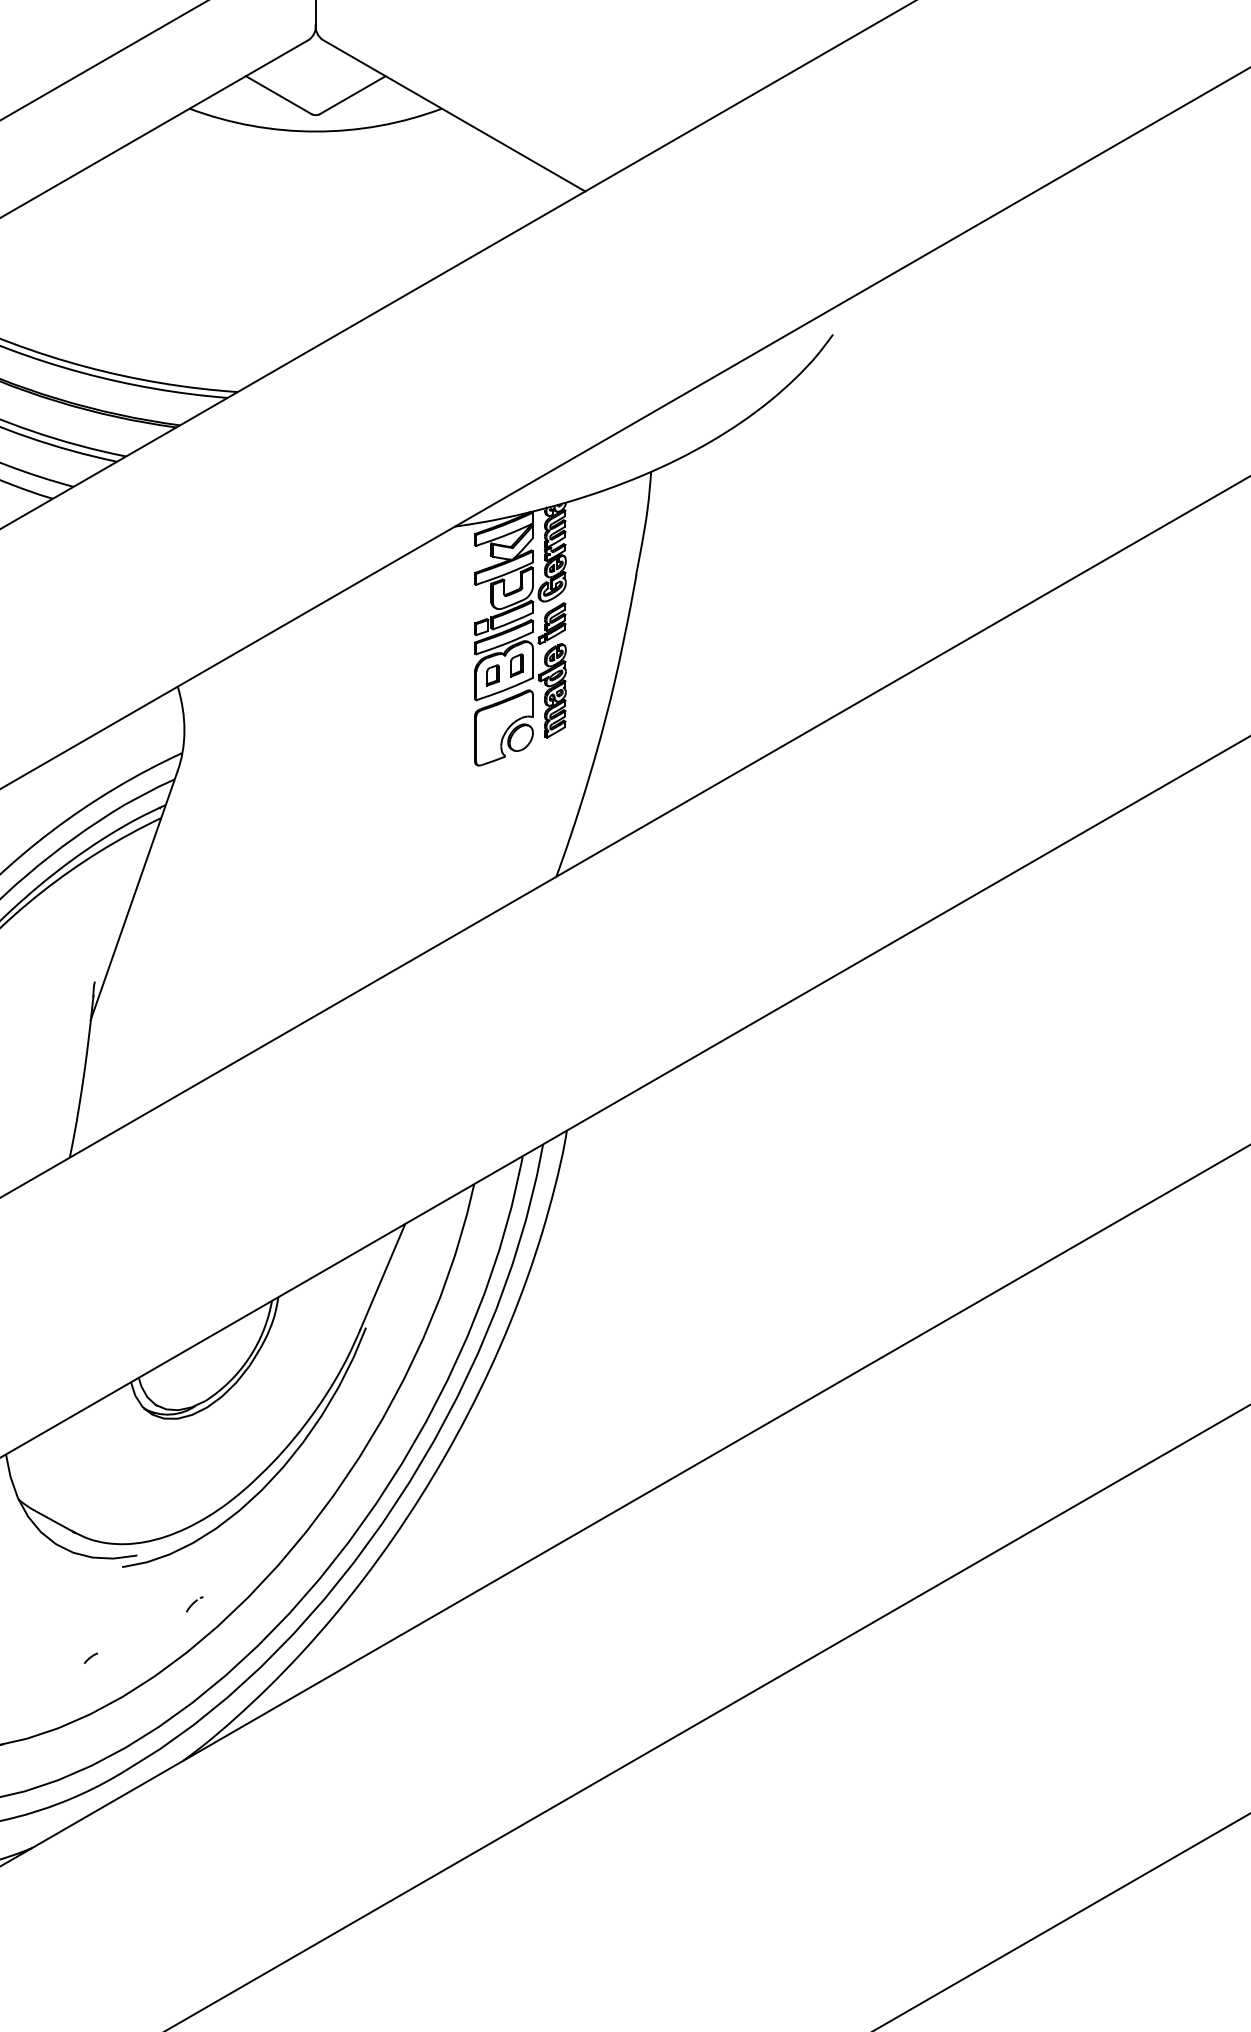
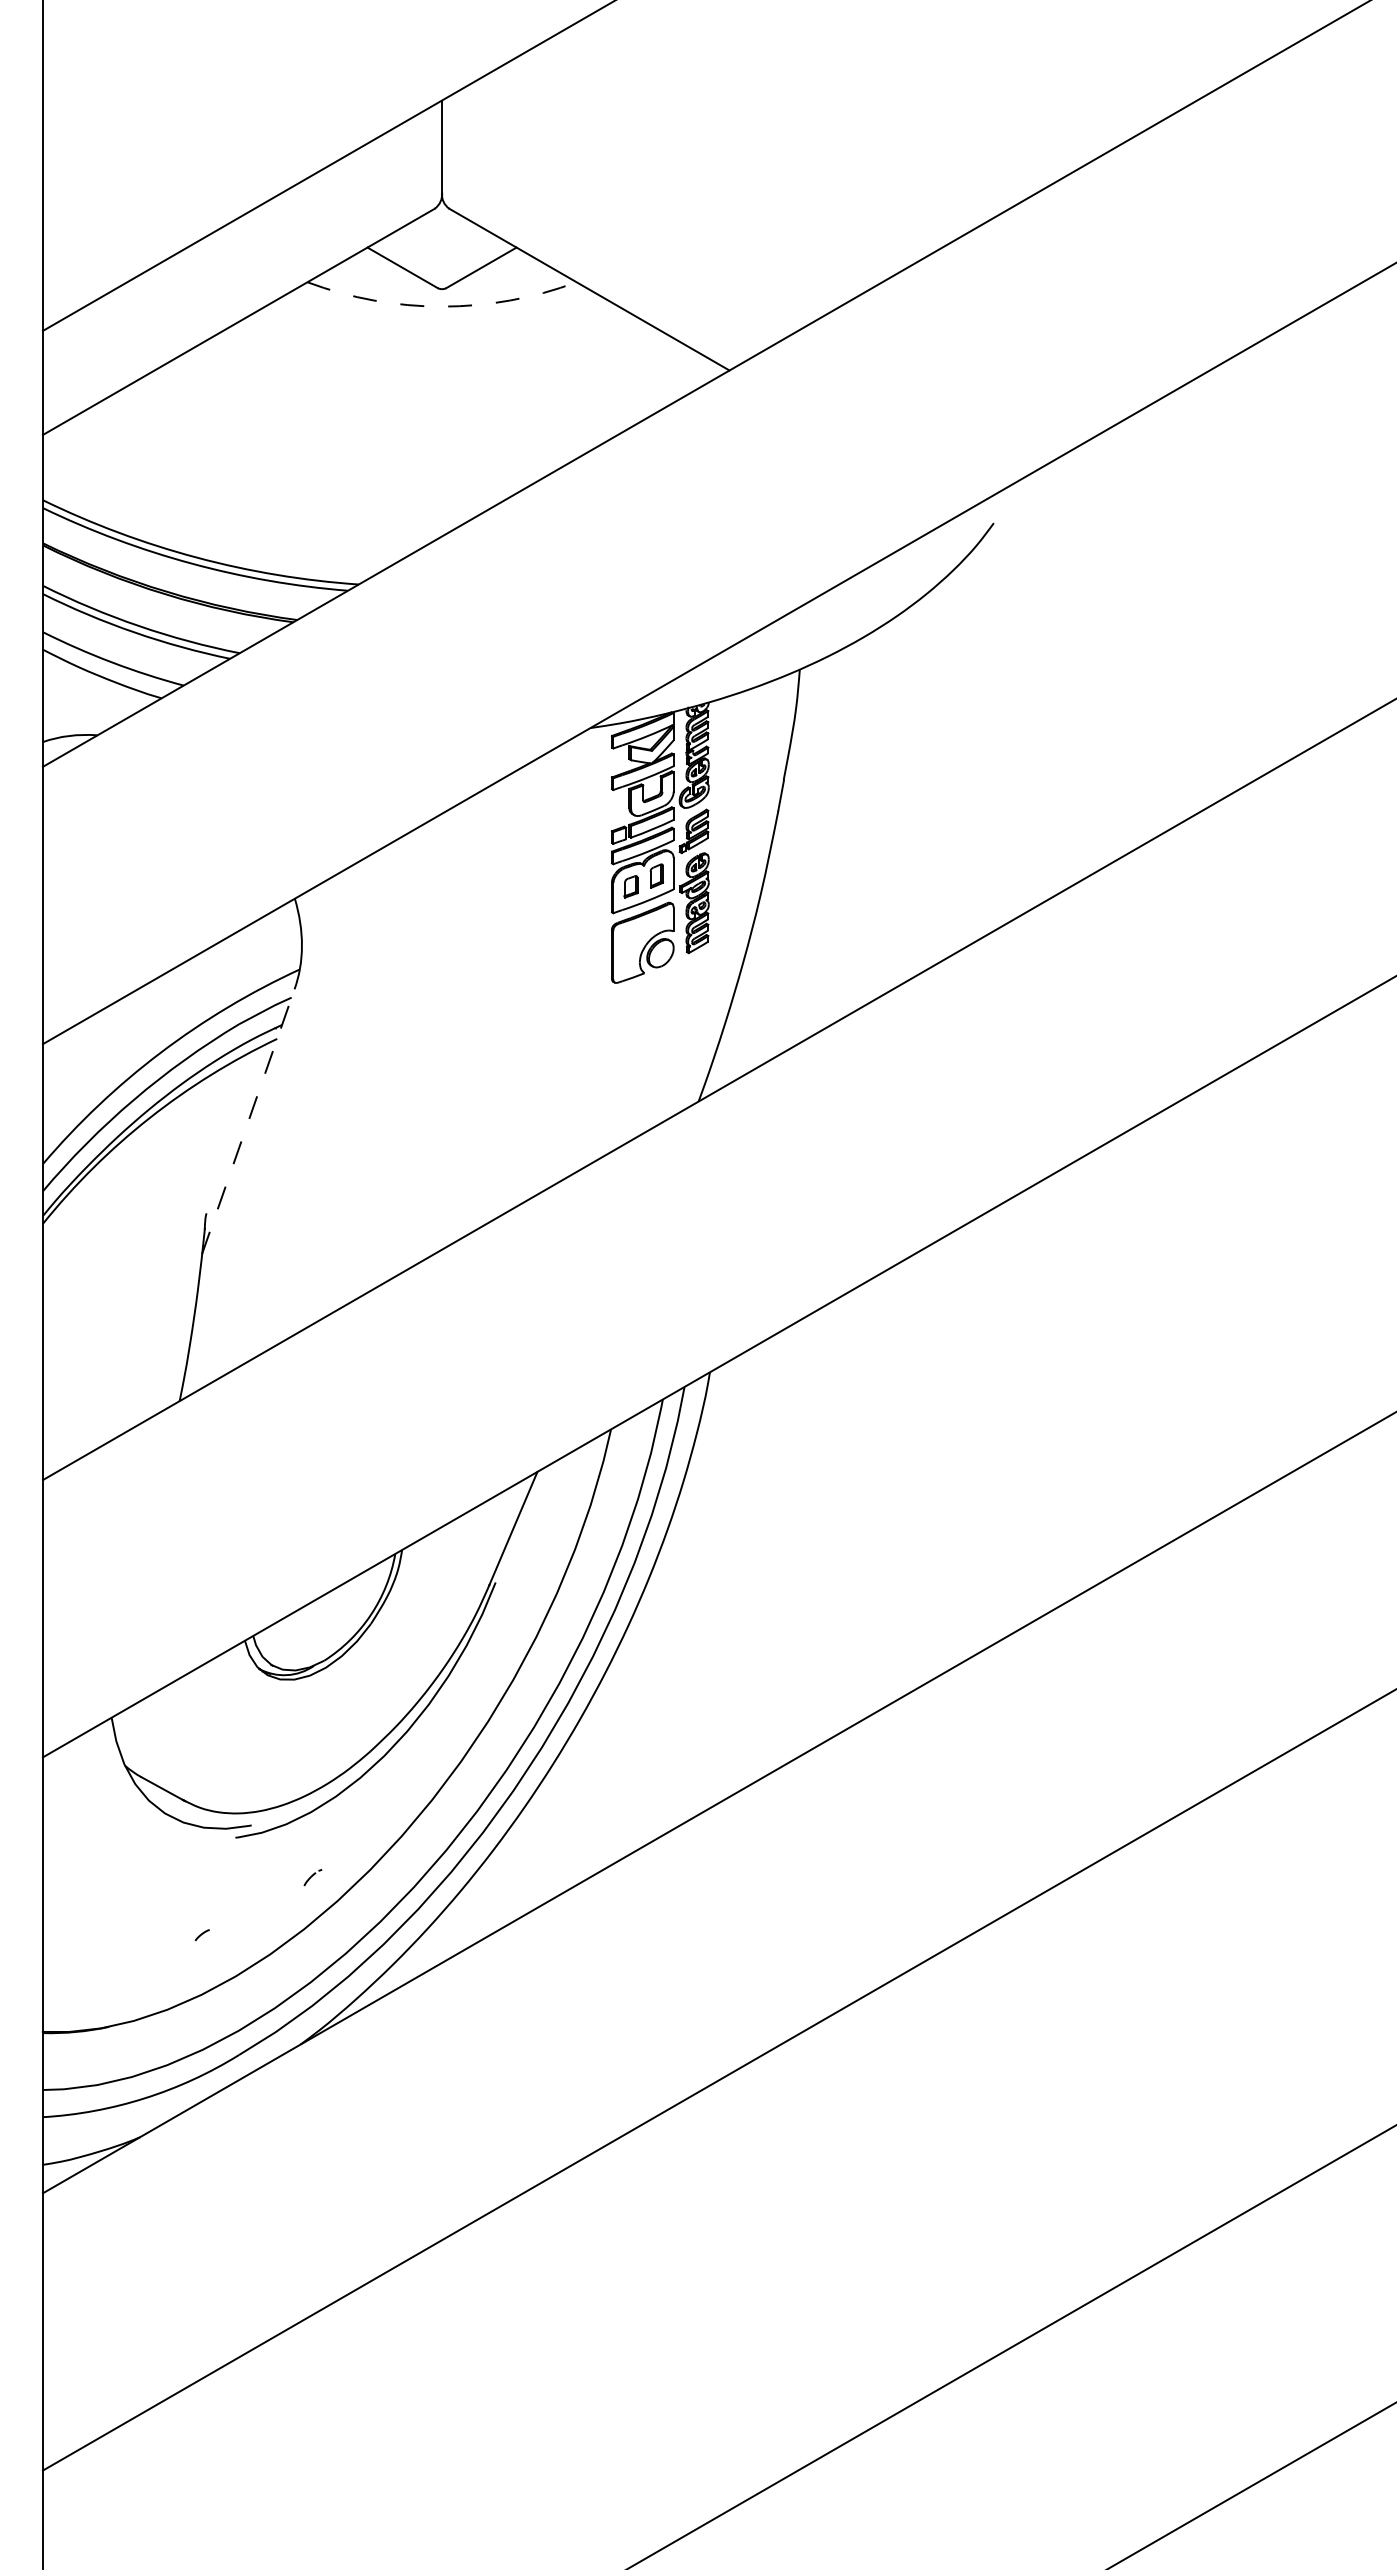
arc: (316, 131) -> (442, 306), solid -> dashed
line: (134, 895) -> (248, 1121), solid -> dashed

